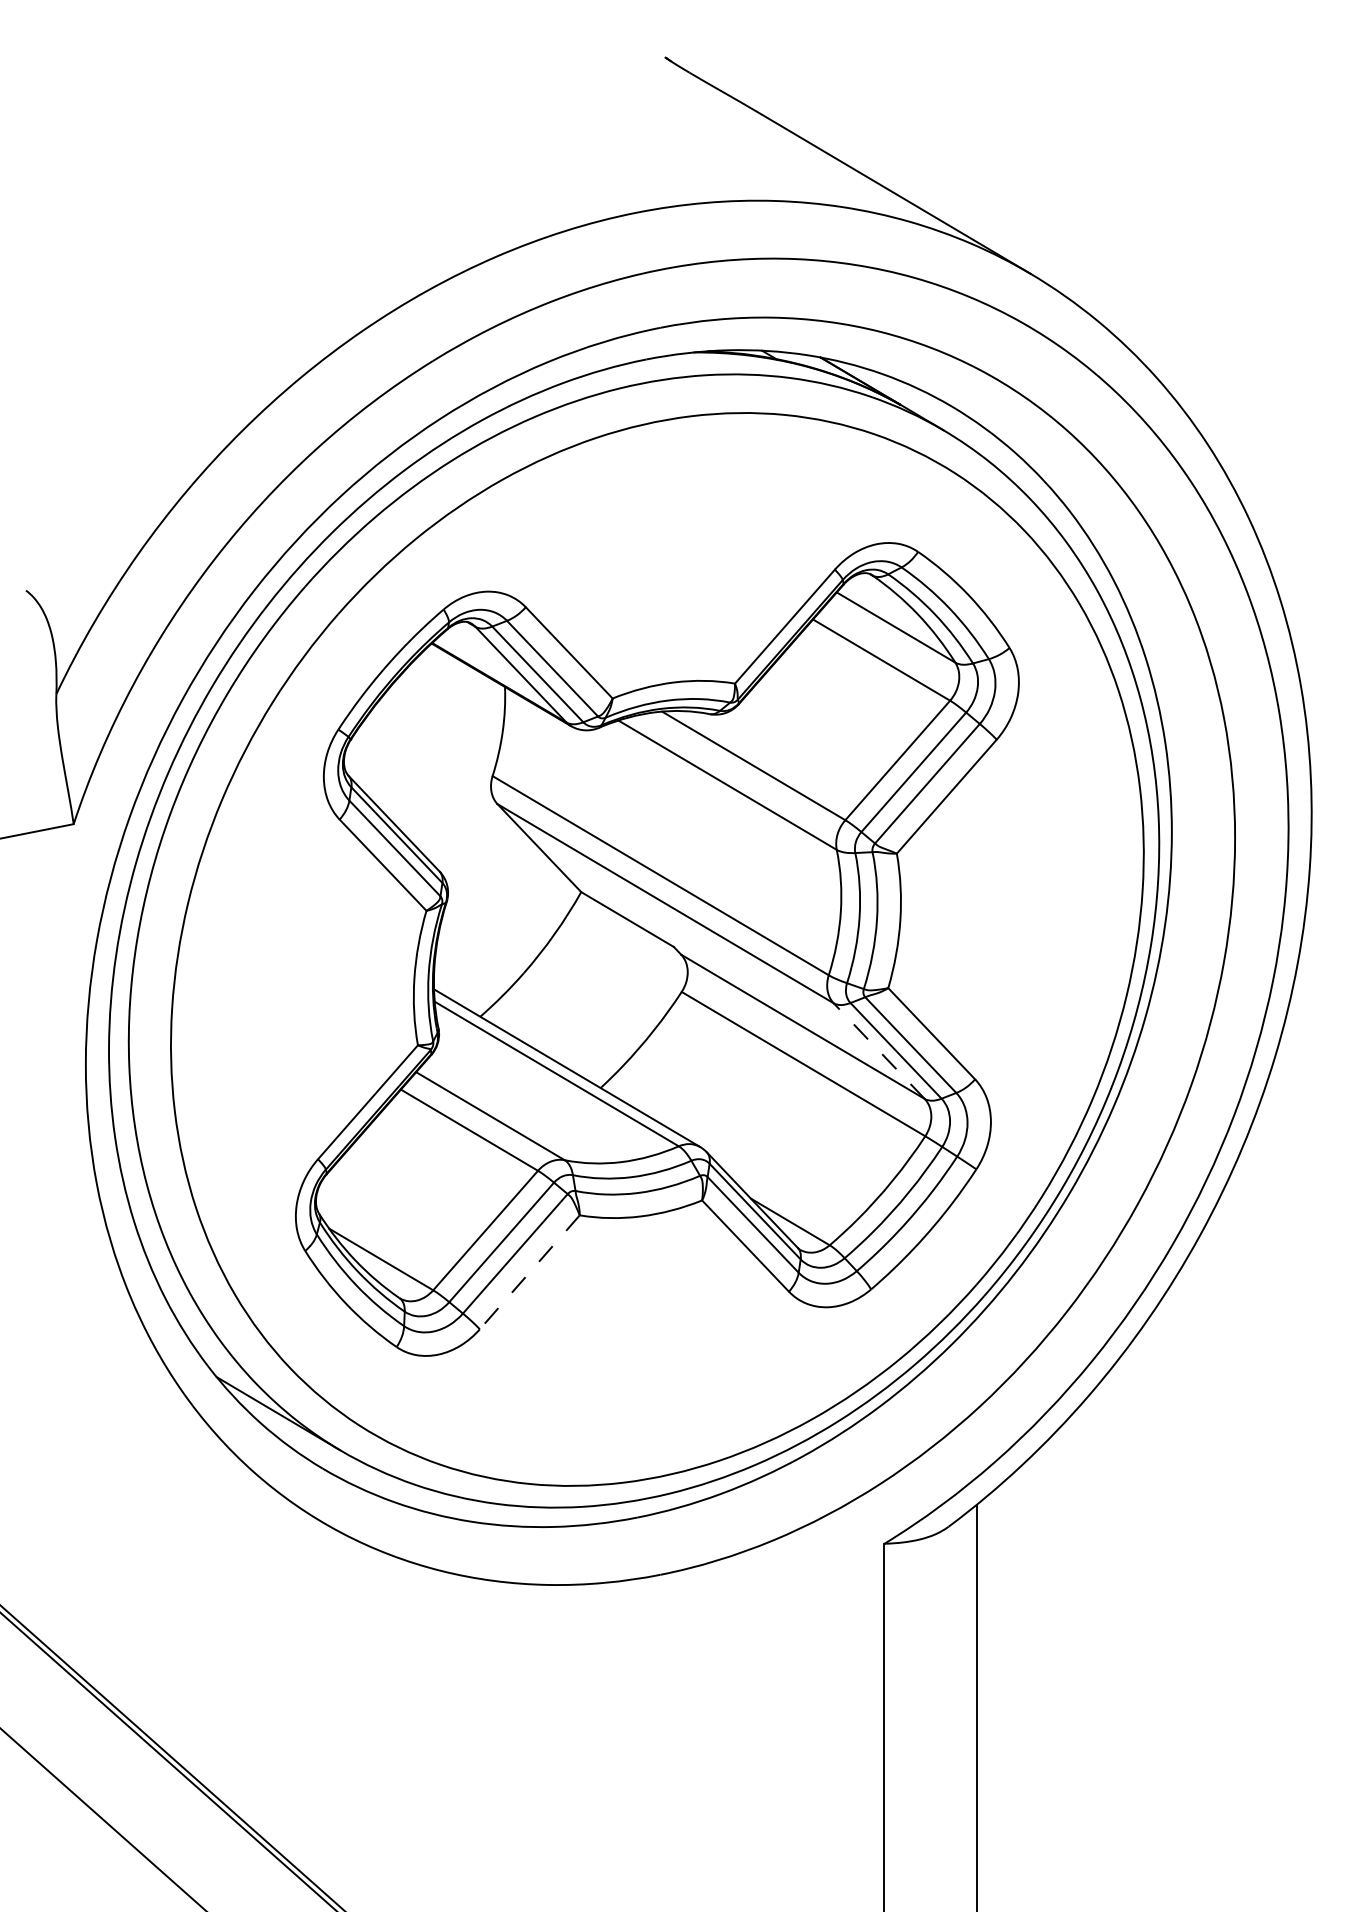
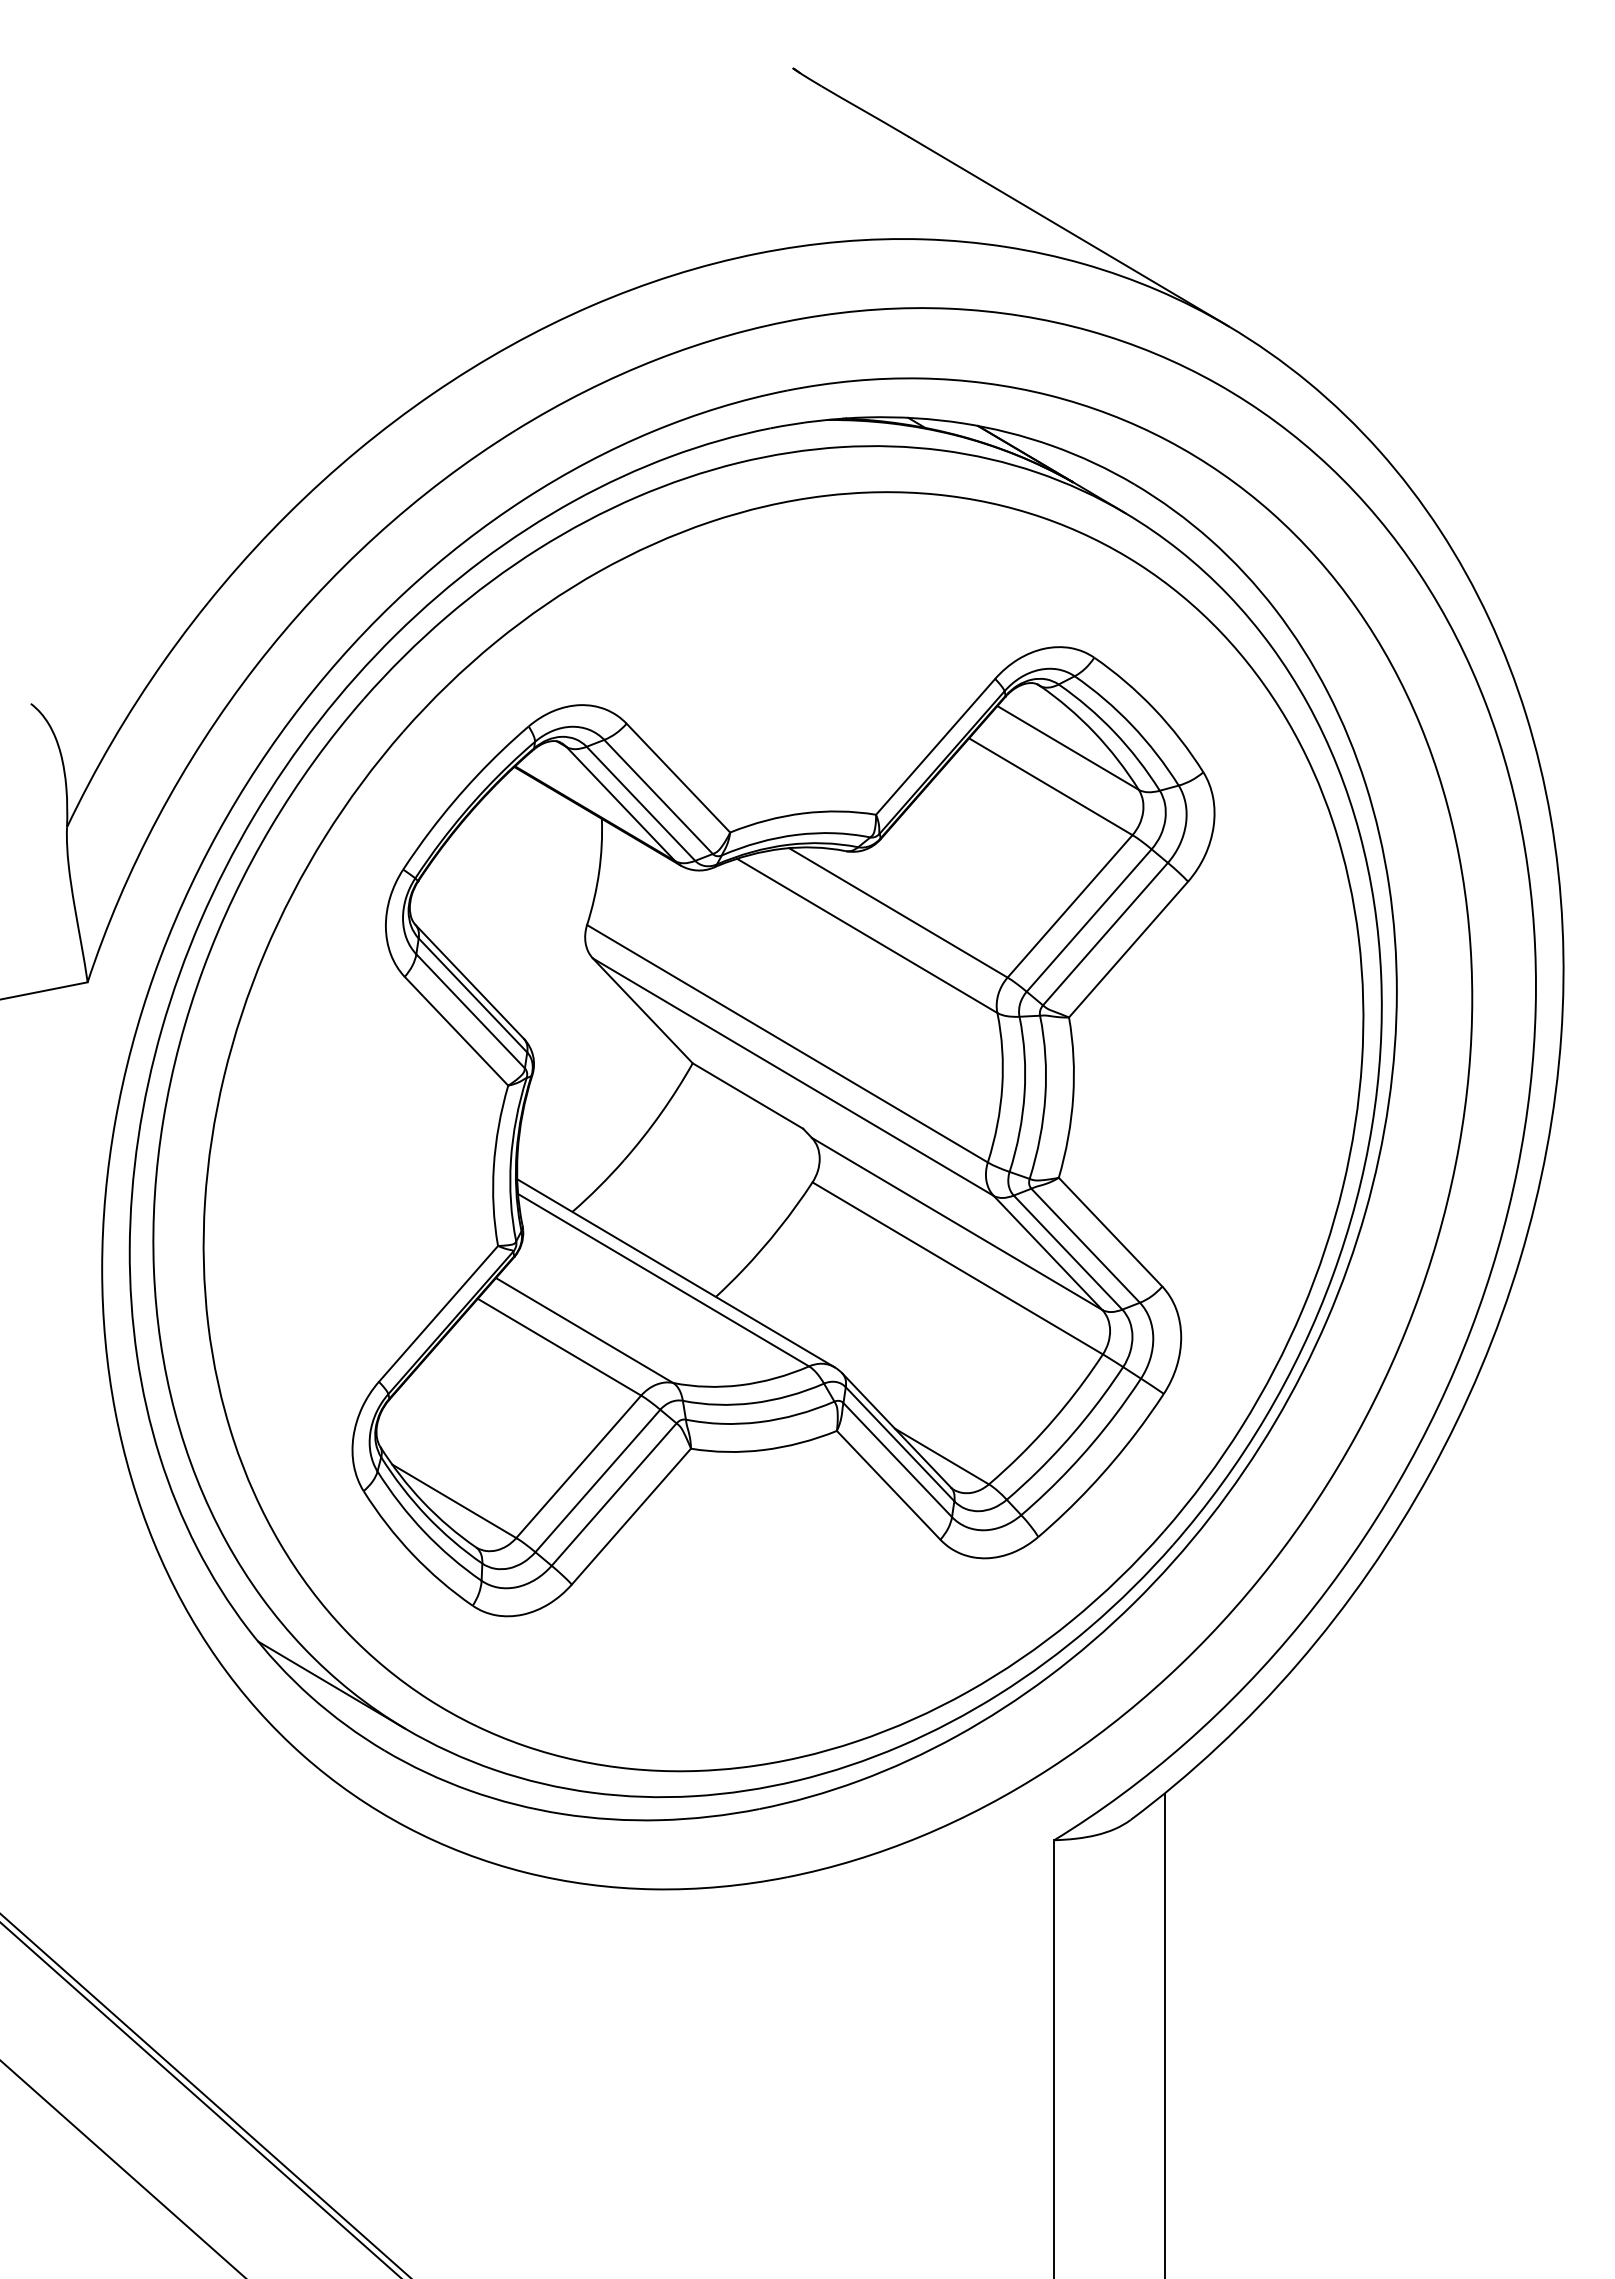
line: (879, 1050) -> (1048, 1252), dashed -> solid
line: (529, 1272) -> (631, 1516), dashed -> solid

